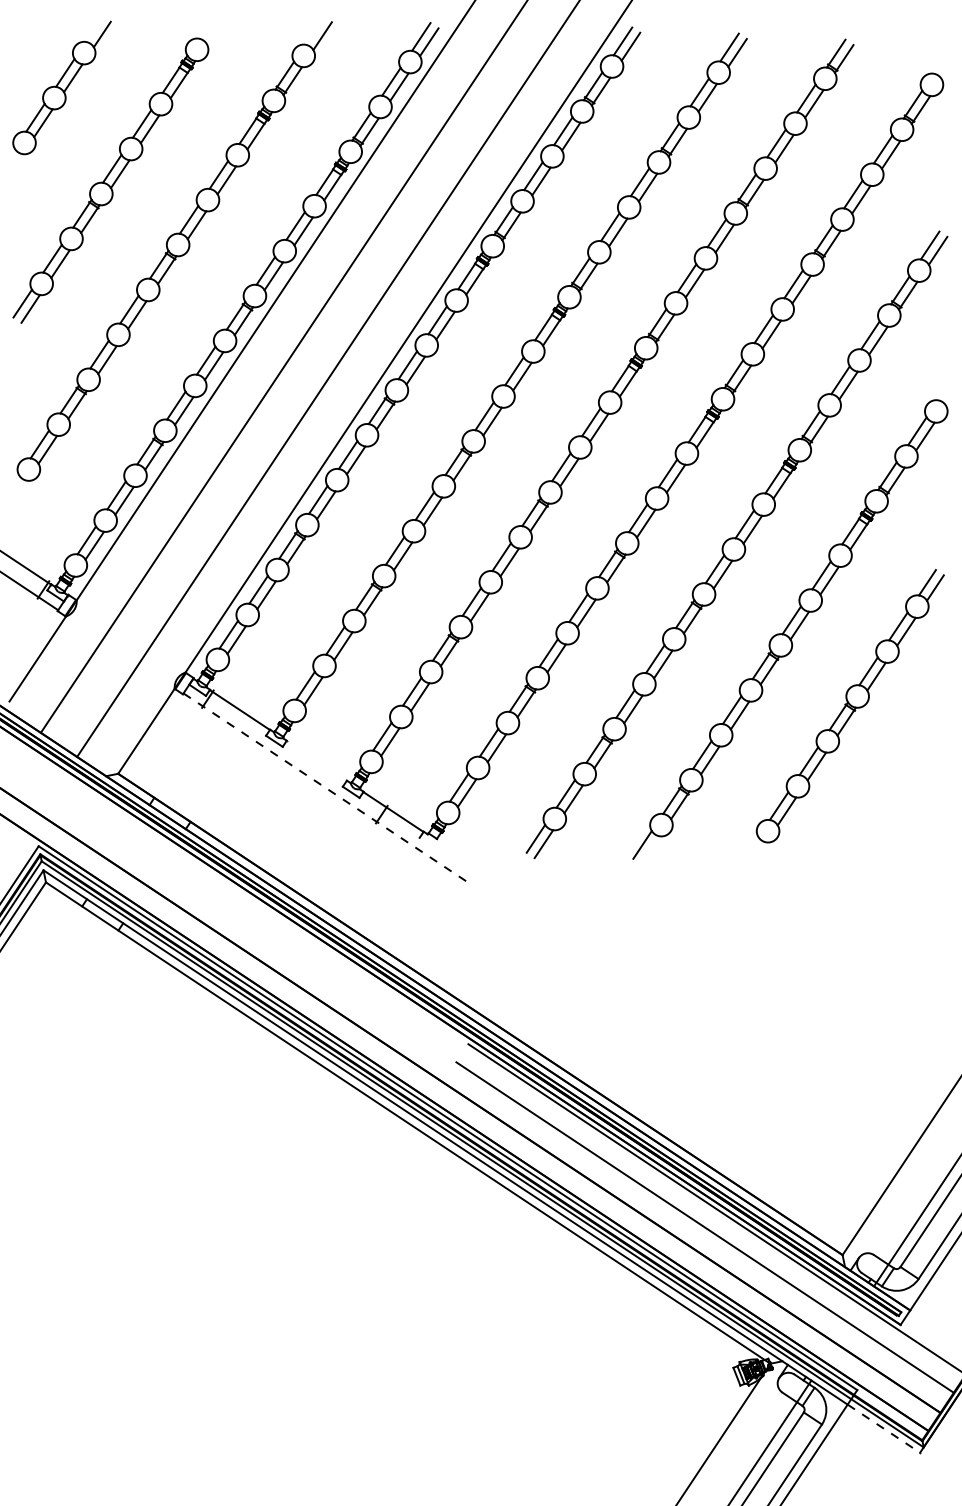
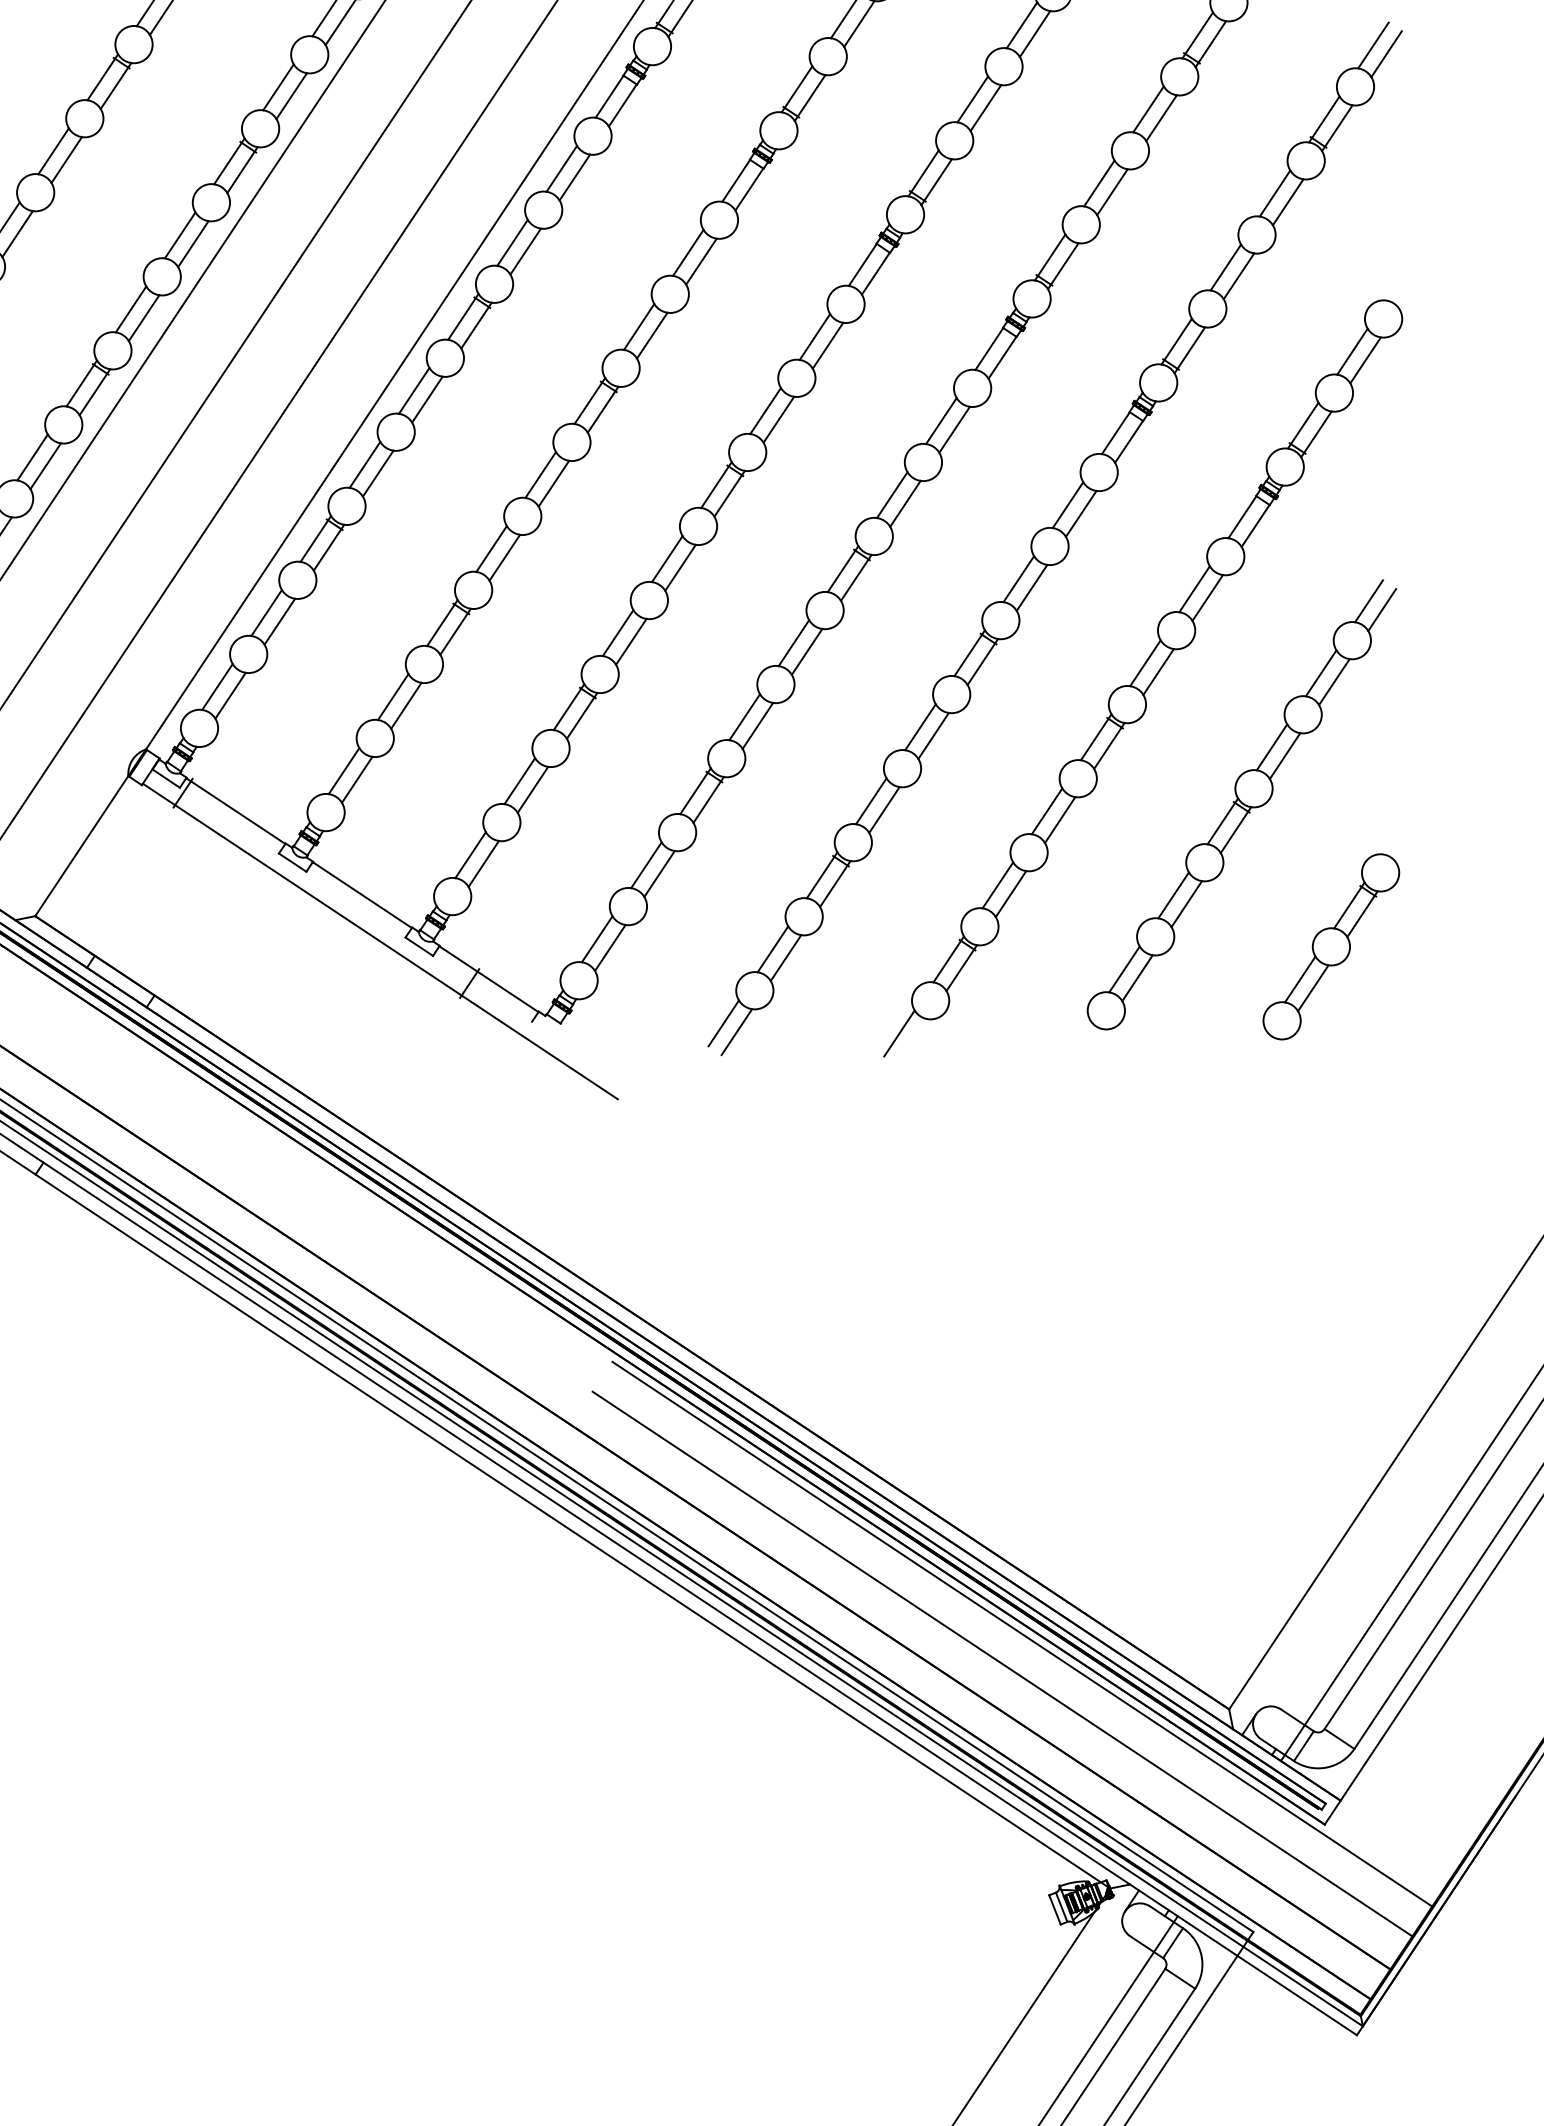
line: (316, 761) -> (362, 895), added
line: (327, 789) -> (380, 942), dashed -> solid
part: (904, 792) -> (1331, 946), added
line: (884, 1428) -> (1298, 1995), dashed -> solid

